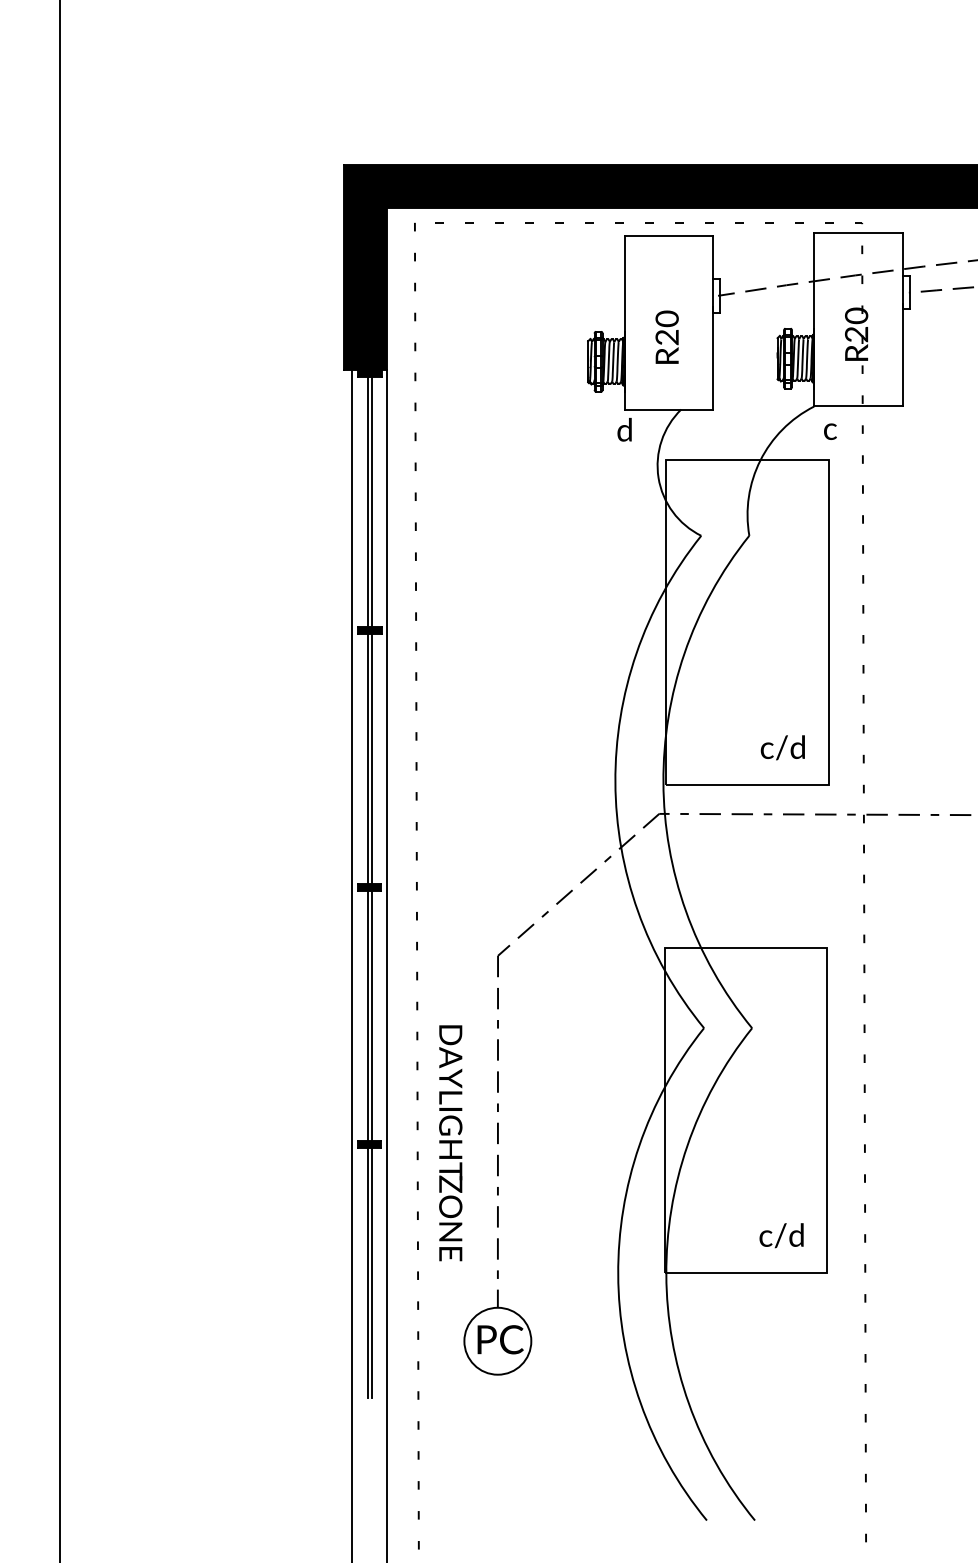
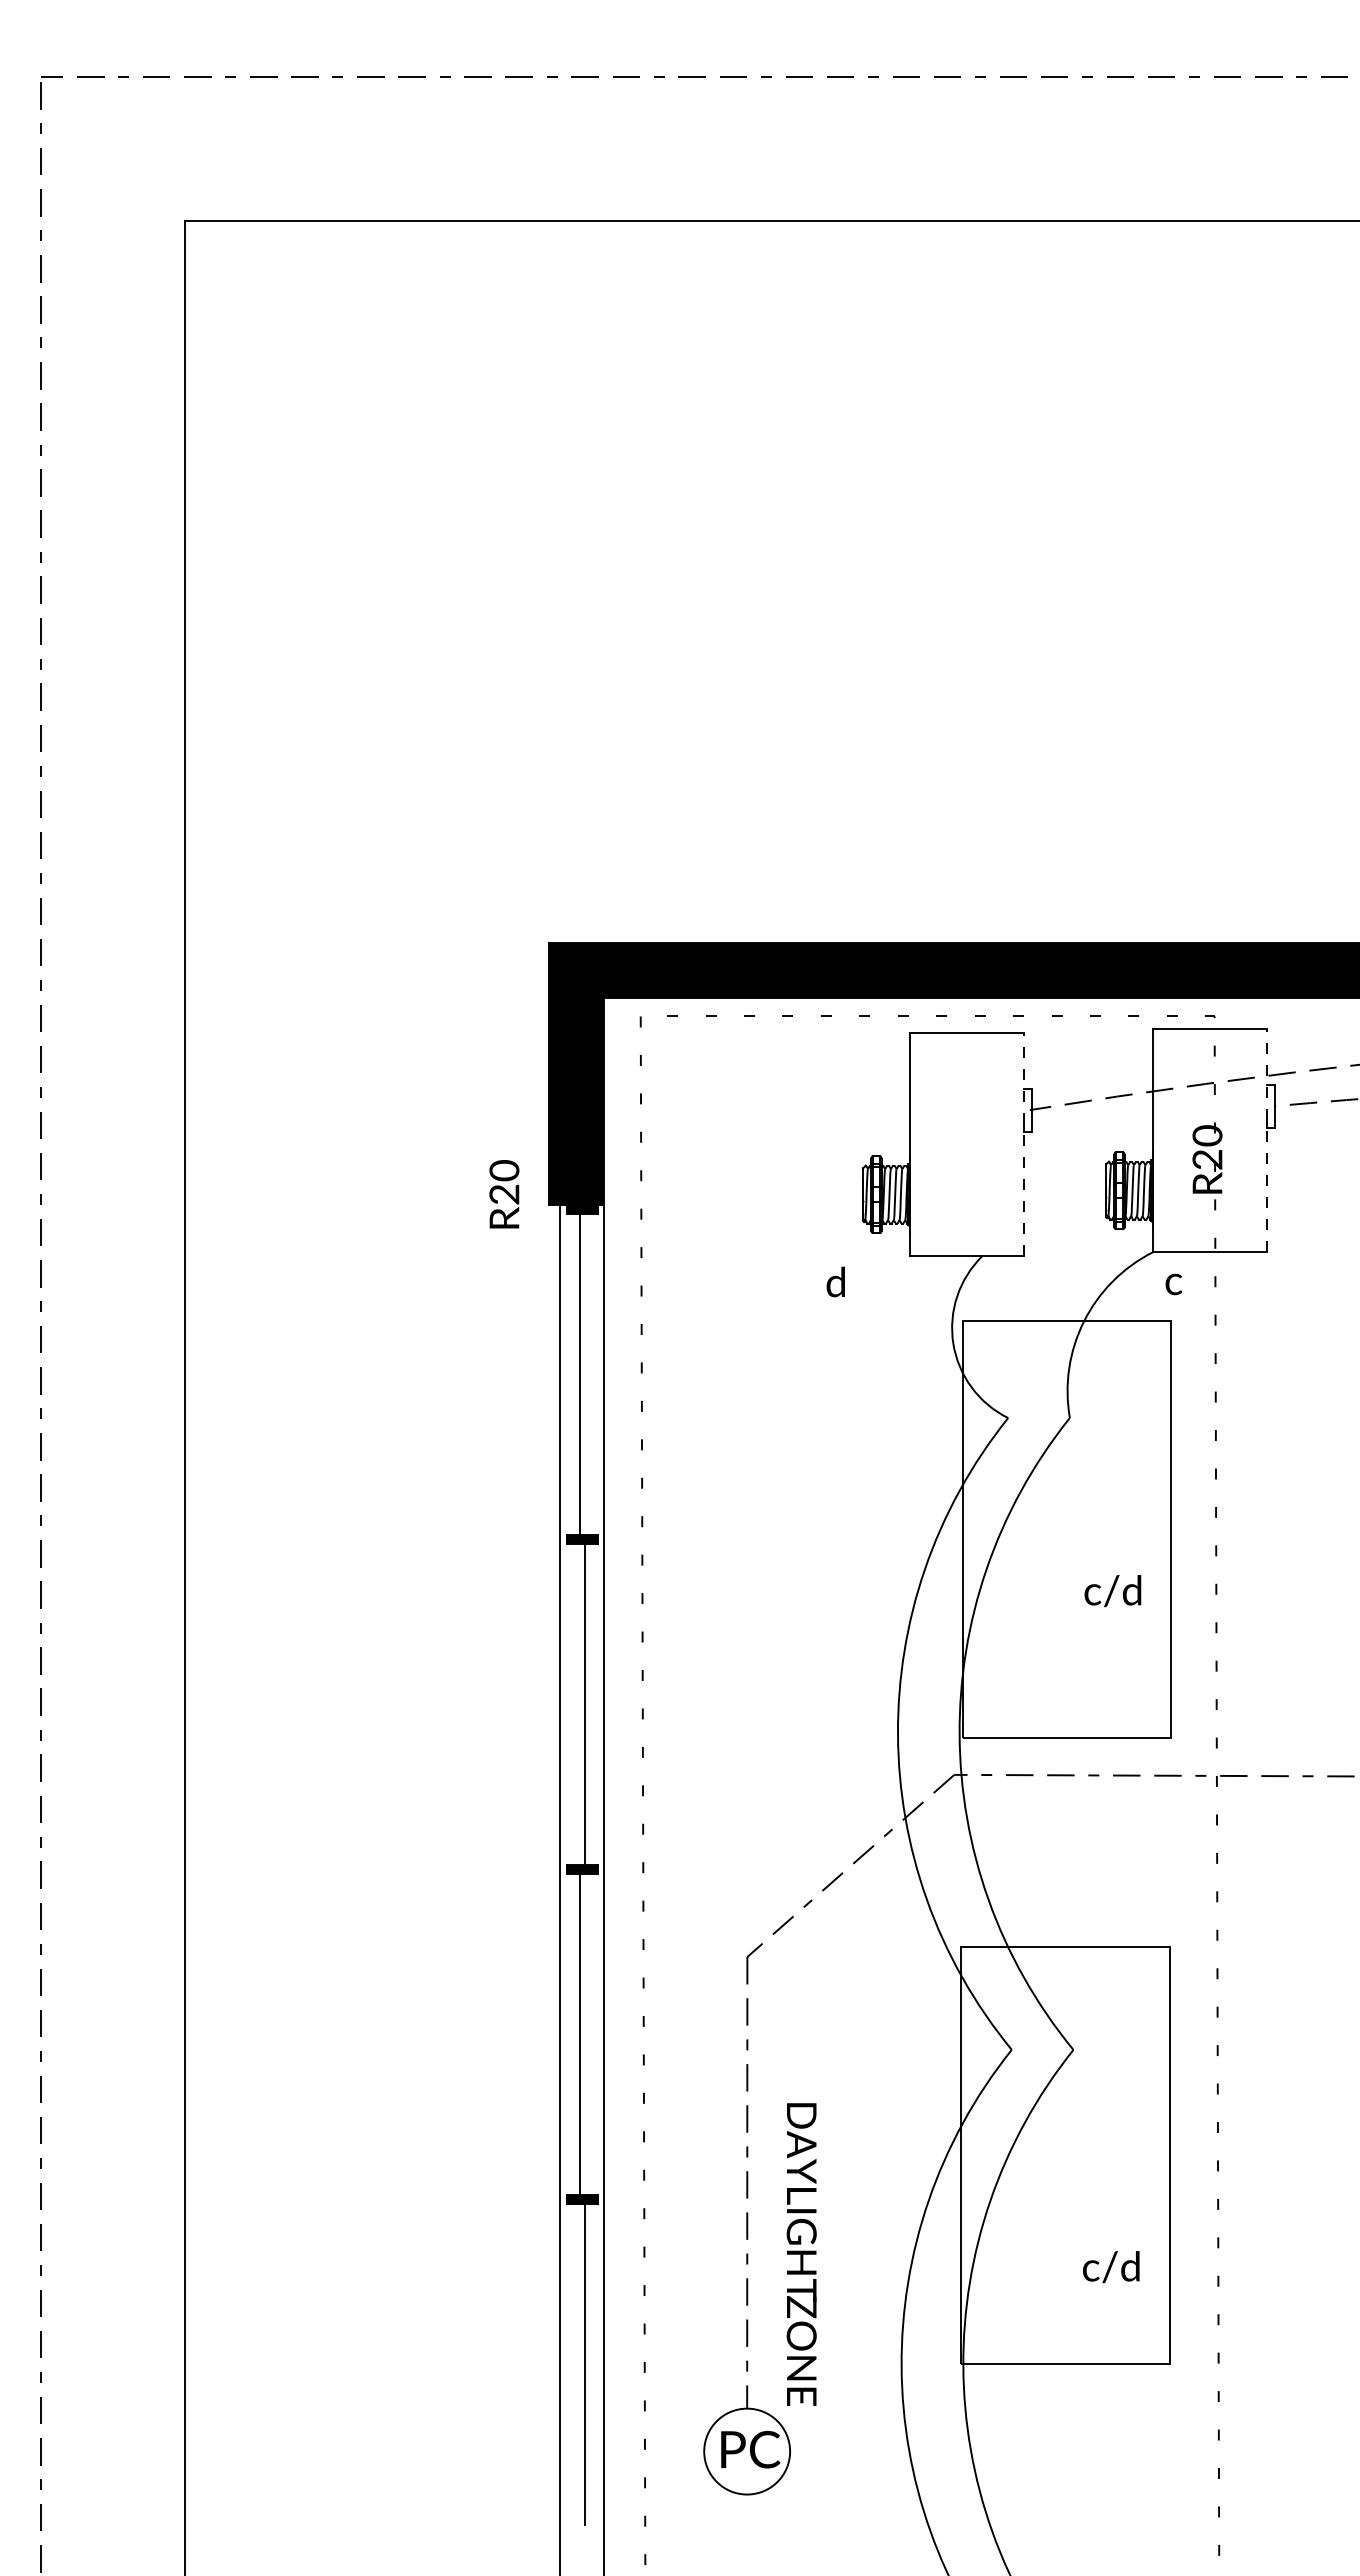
line: (902, 319) -> (1266, 1140), solid -> dashed
line: (713, 322) -> (1023, 1144), solid -> dashed
text: (667, 337) -> (504, 1194), moved
text: (624, 429) -> (835, 1281), moved
line: (371, 501) -> (585, 1374), removed
text: (782, 748) -> (1112, 1591), moved
line: (367, 759) -> (580, 1704), removed
line: (371, 1016) -> (585, 2034), removed
text: (450, 1143) -> (801, 2254), moved
text: (781, 1235) -> (1111, 2267), moved
line: (367, 1272) -> (580, 2363), removed

